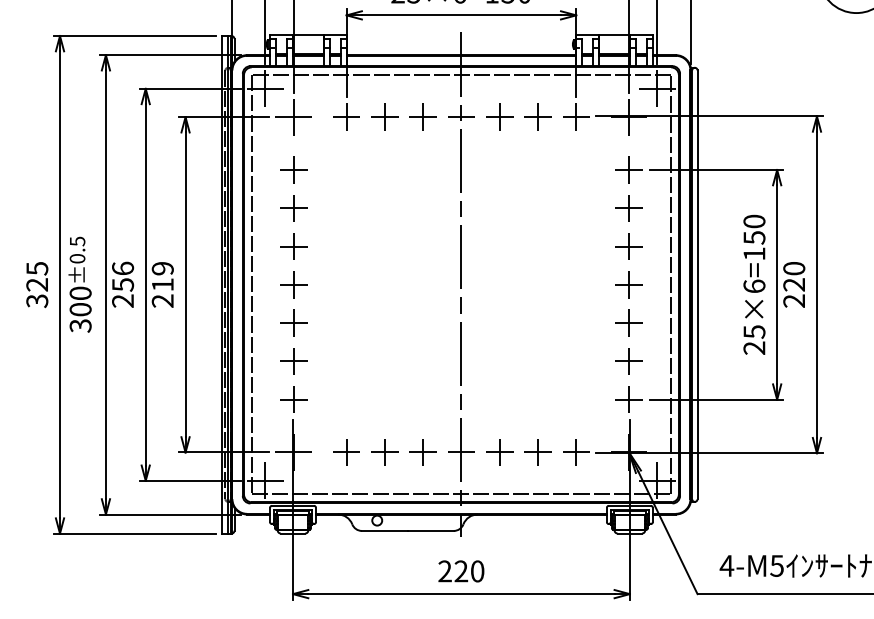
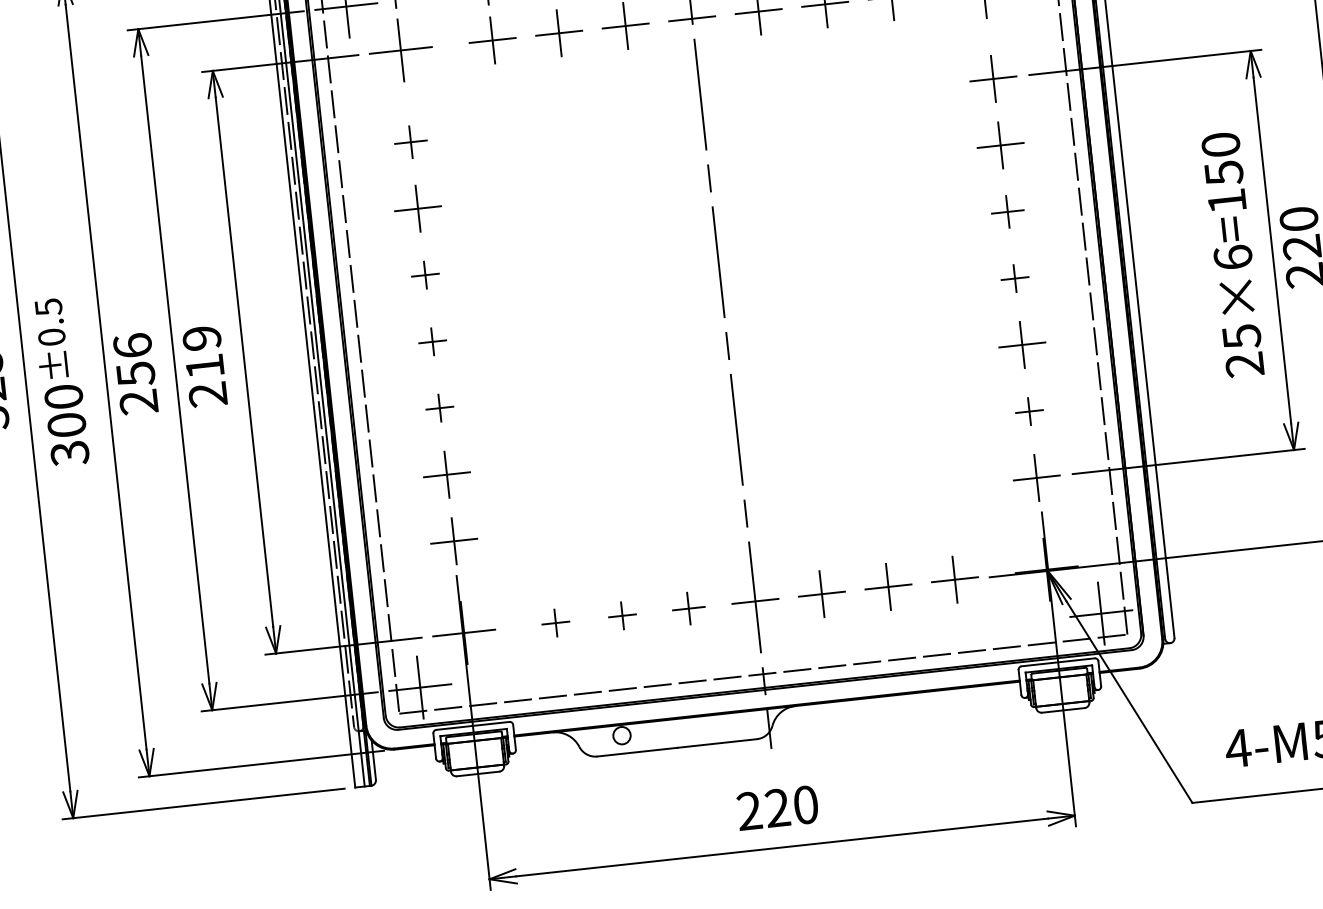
part: (293, 169) -> (410, 141), size x0.7
part: (293, 246) -> (424, 275), size x0.6
part: (628, 246) -> (1006, 211), size x0.7
part: (293, 284) -> (431, 341), size x0.6
part: (628, 284) -> (1013, 277), size x0.6
part: (293, 322) -> (439, 407), size x0.6
part: (628, 361) -> (1028, 411), size x0.6
part: (346, 452) -> (555, 623), size x0.6
part: (384, 452) -> (621, 615), size x0.6
part: (422, 452) -> (687, 608), size x0.7

